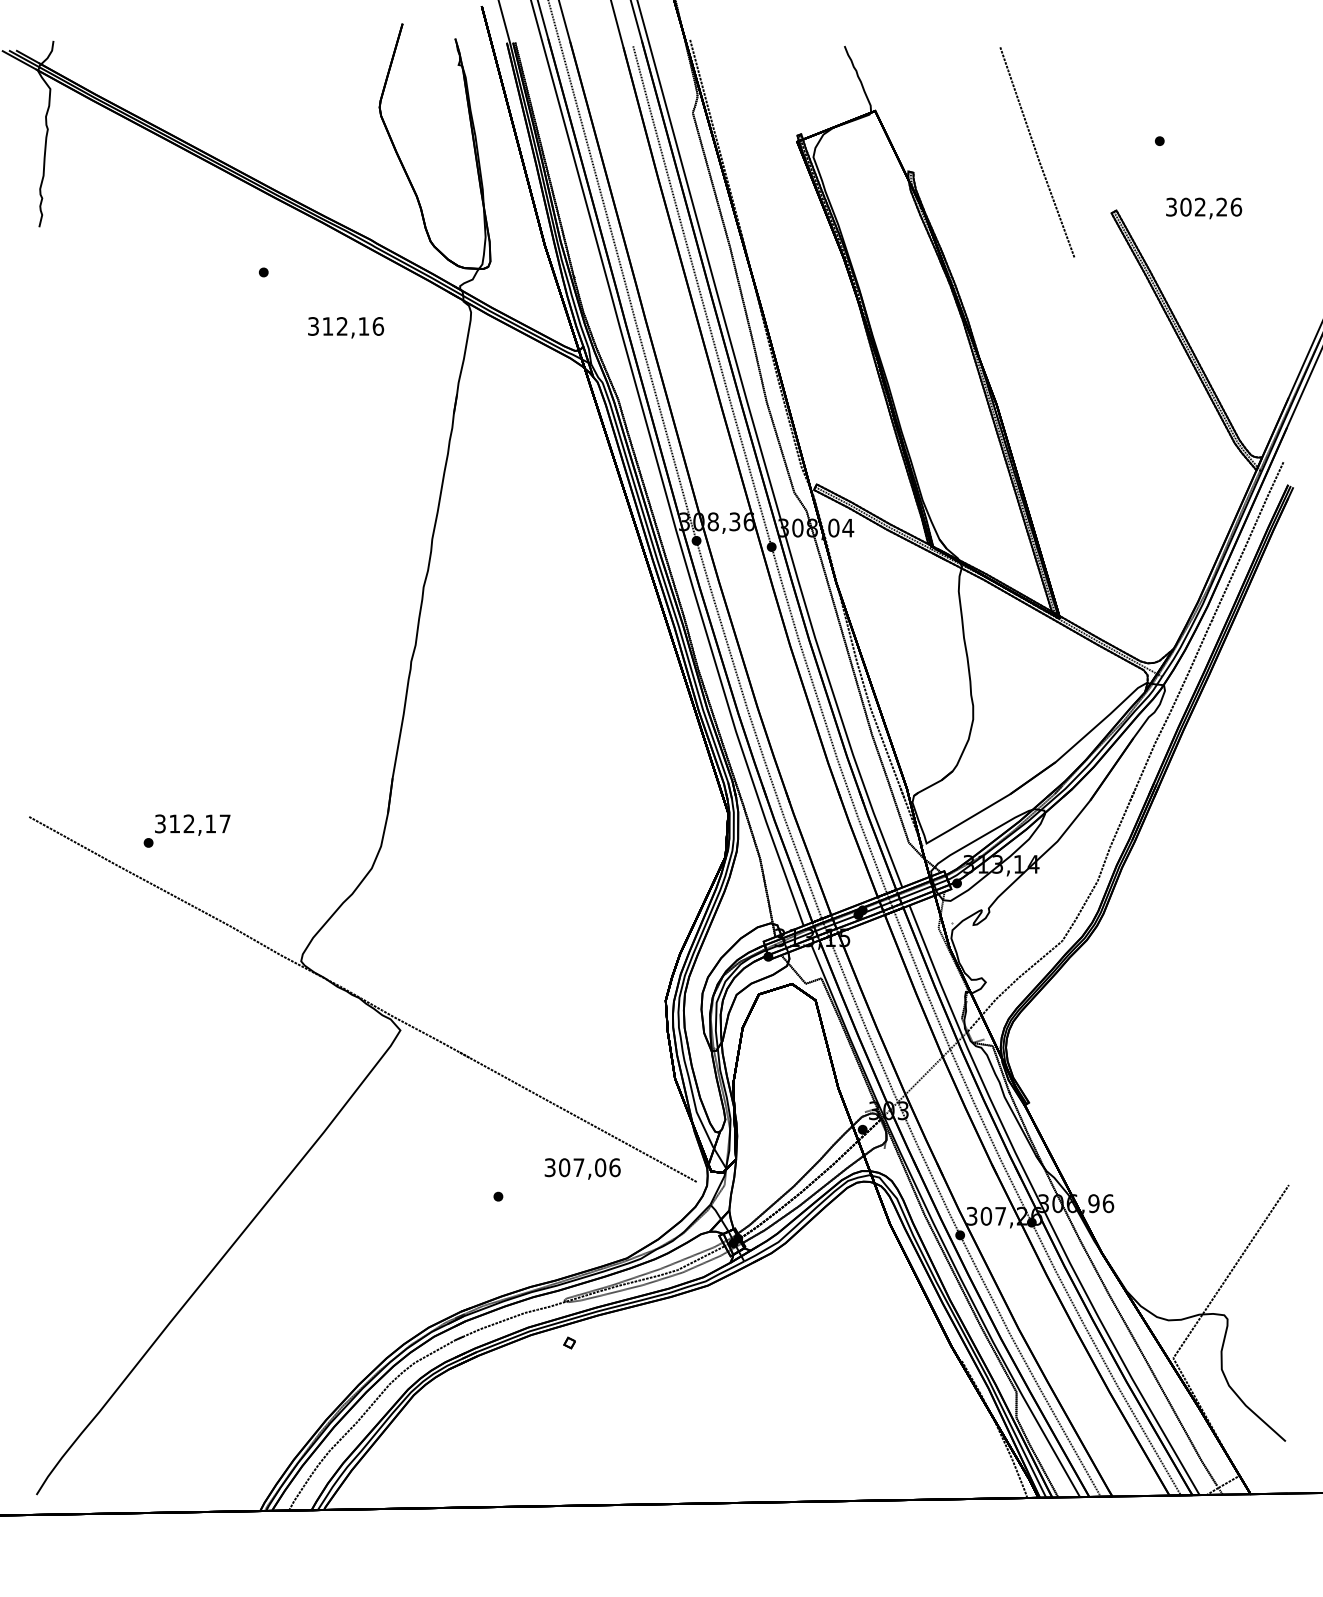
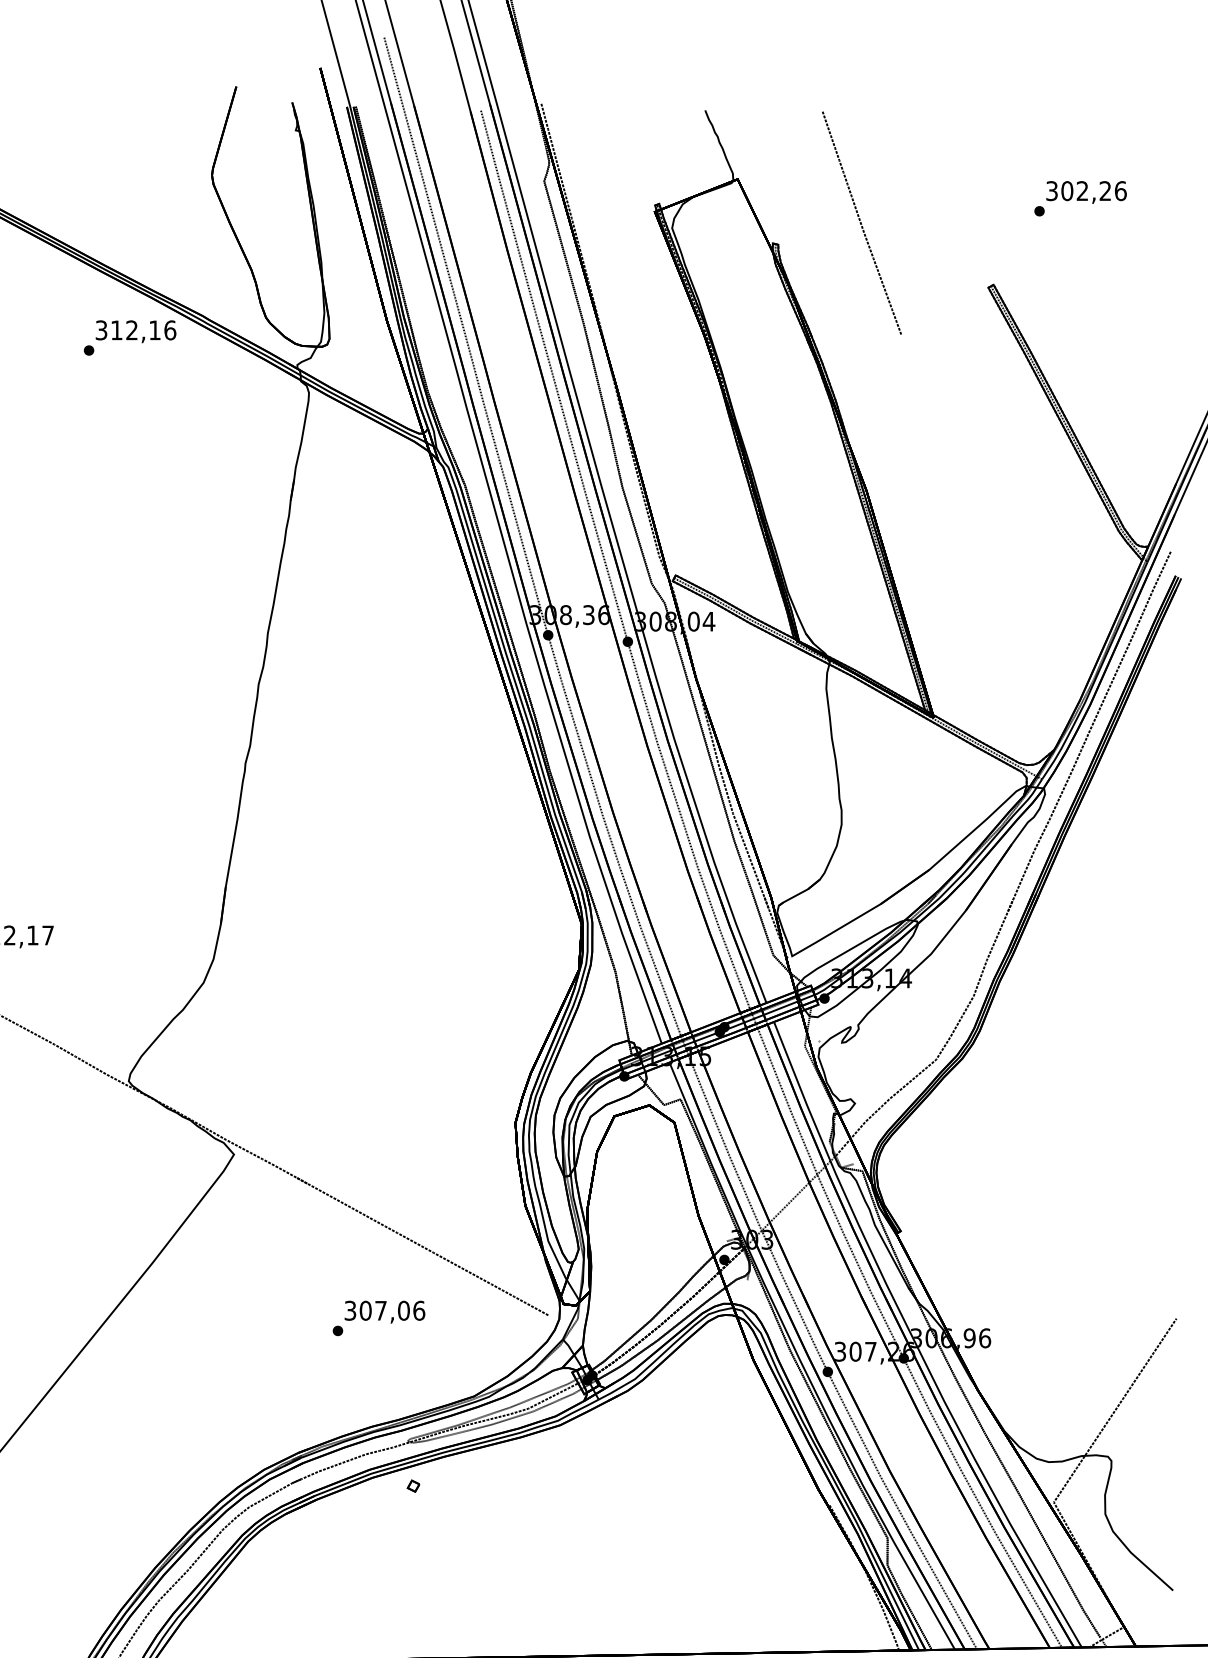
curve: (1037, 152) -> (862, 223), moved
text: (1204, 208) -> (1086, 192), moved
text: (346, 327) -> (136, 331), moved
text: (582, 1168) -> (384, 1311), moved

